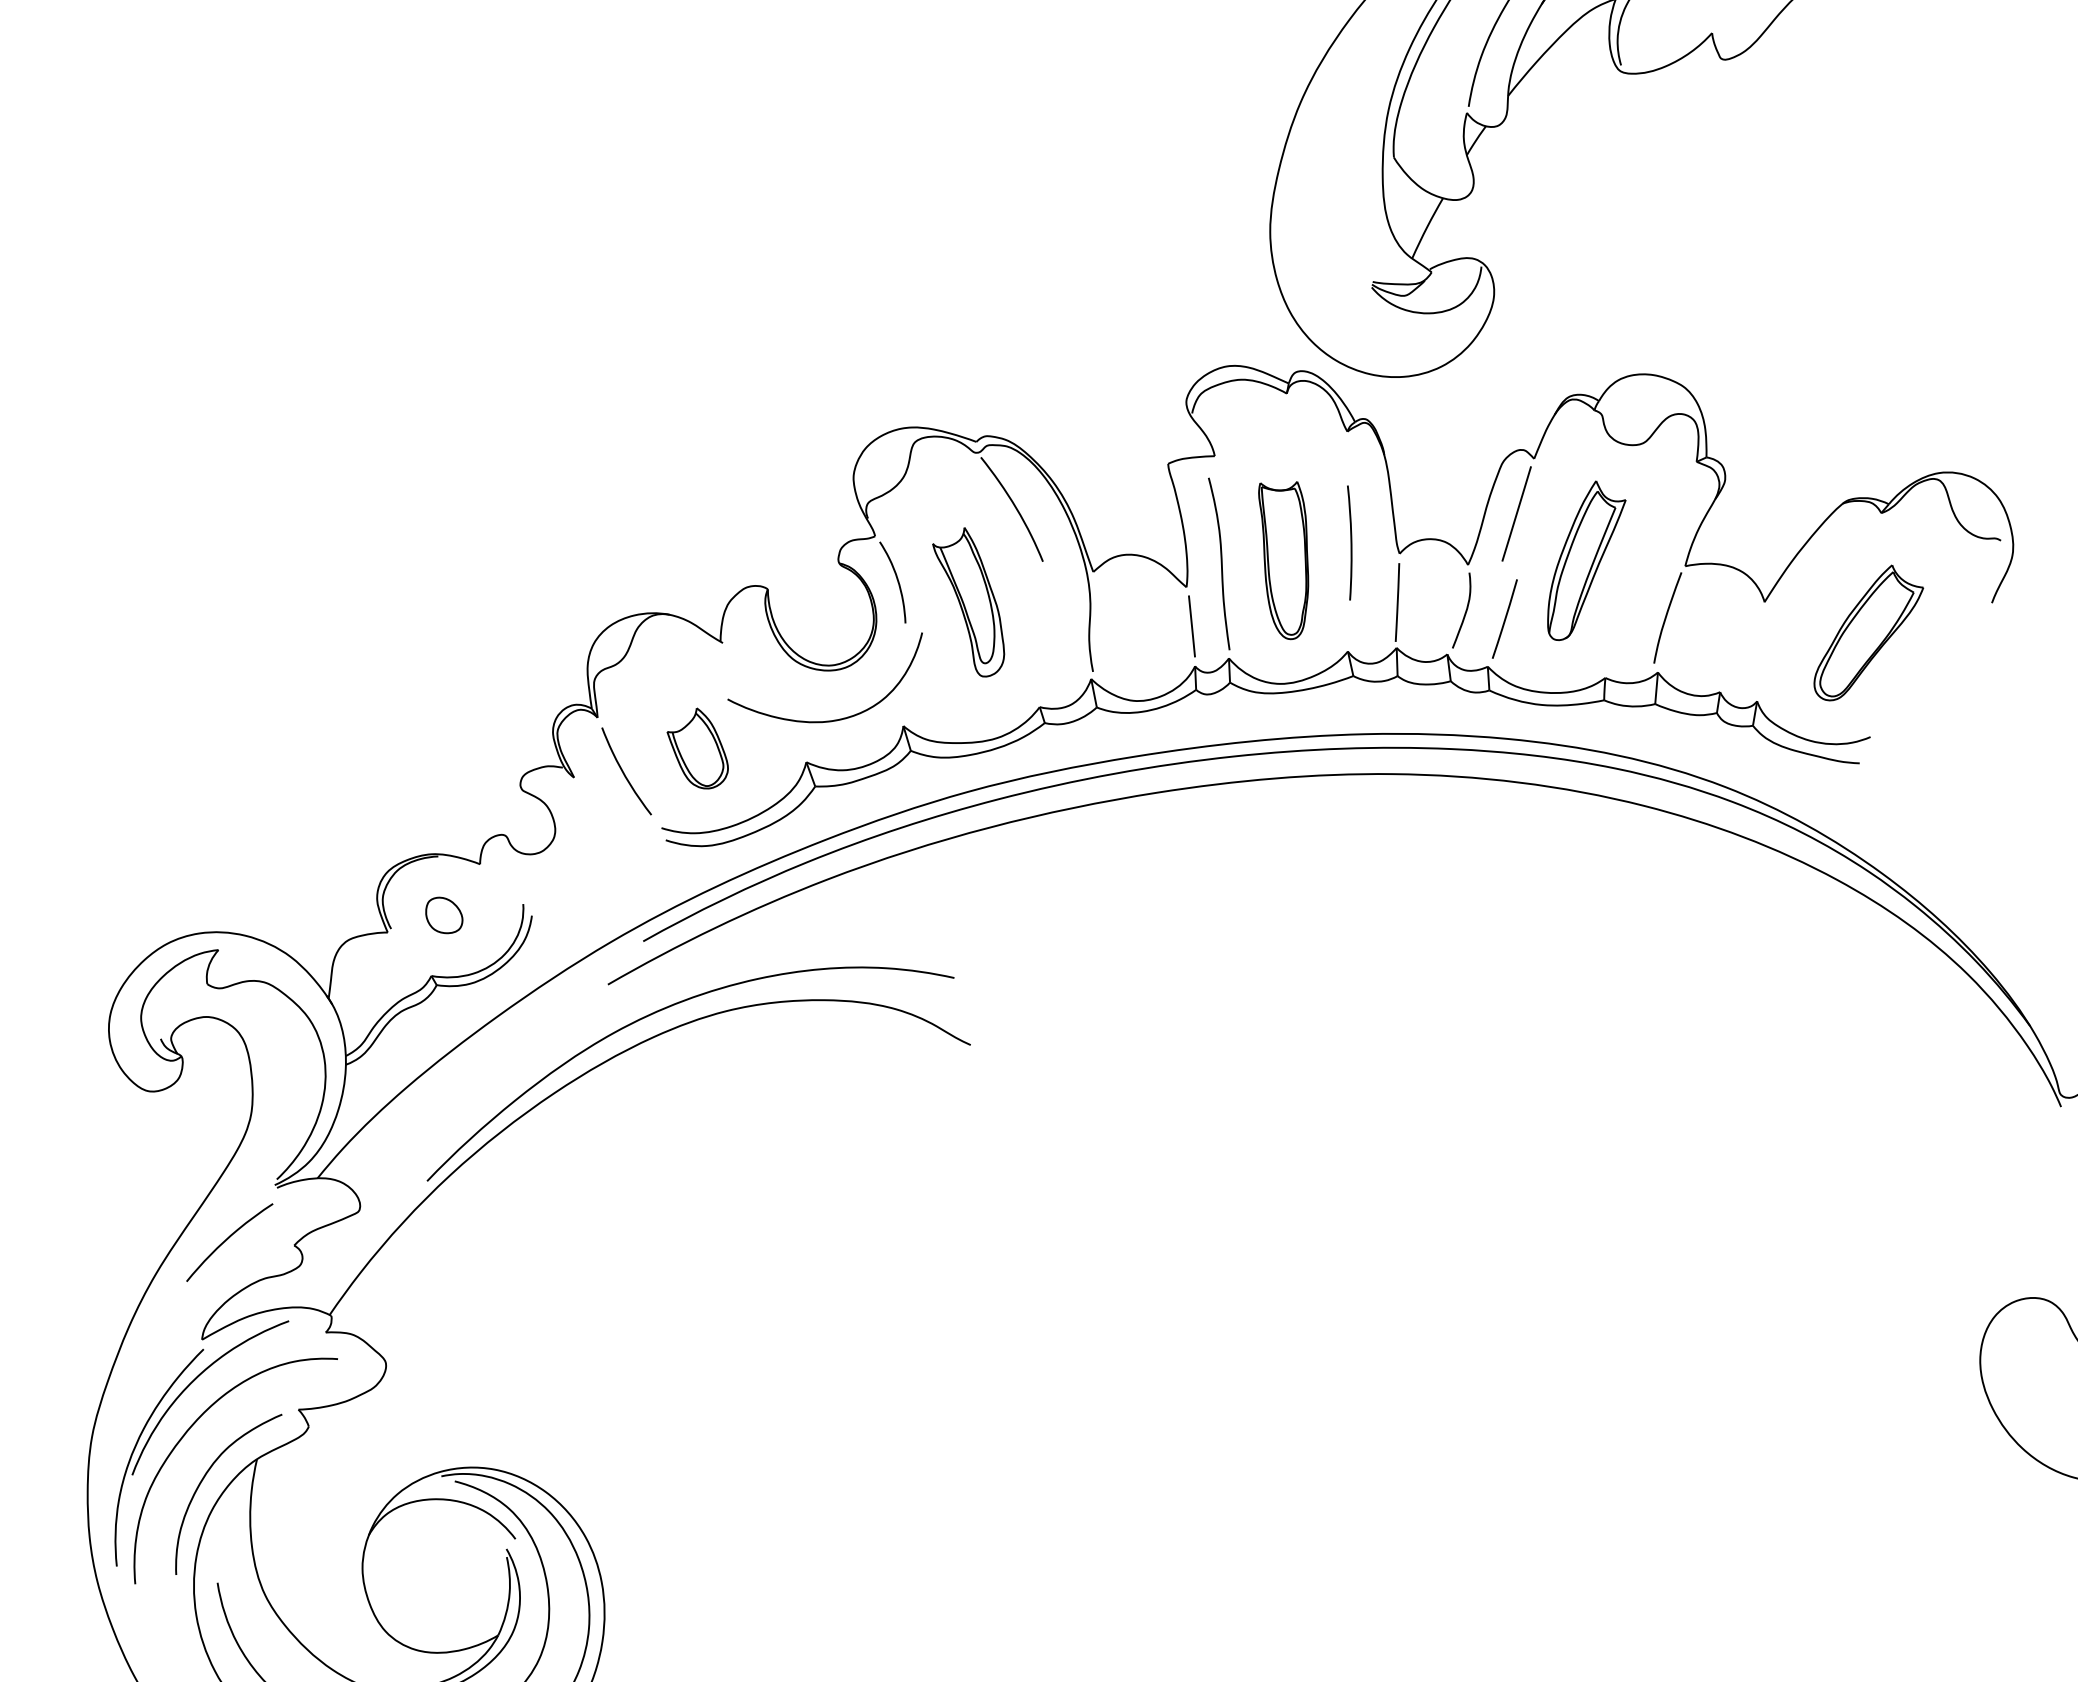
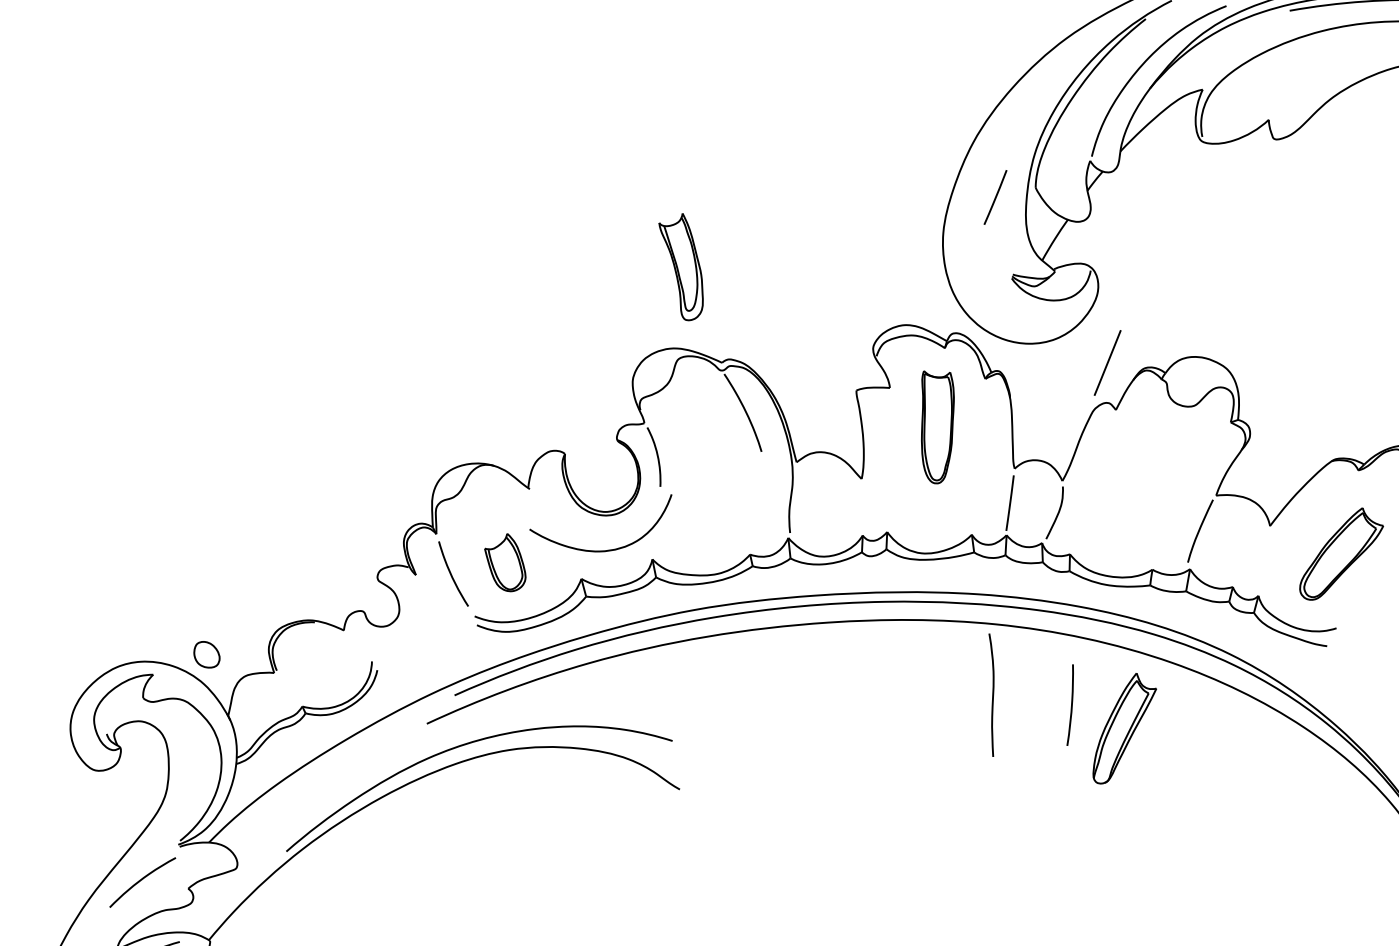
line: (1516, 513) -> (1107, 362), moved
curve: (1350, 542) -> (1071, 704), moved
part: (1283, 560) -> (935, 427), moved
part: (1586, 560) -> (1124, 728), moved
curve: (1220, 563) -> (992, 694), moved
part: (968, 602) -> (680, 266), moved
line: (1504, 618) -> (995, 197), moved
line: (1191, 626) -> (862, 507), removed
part: (444, 915) -> (207, 654), moved

